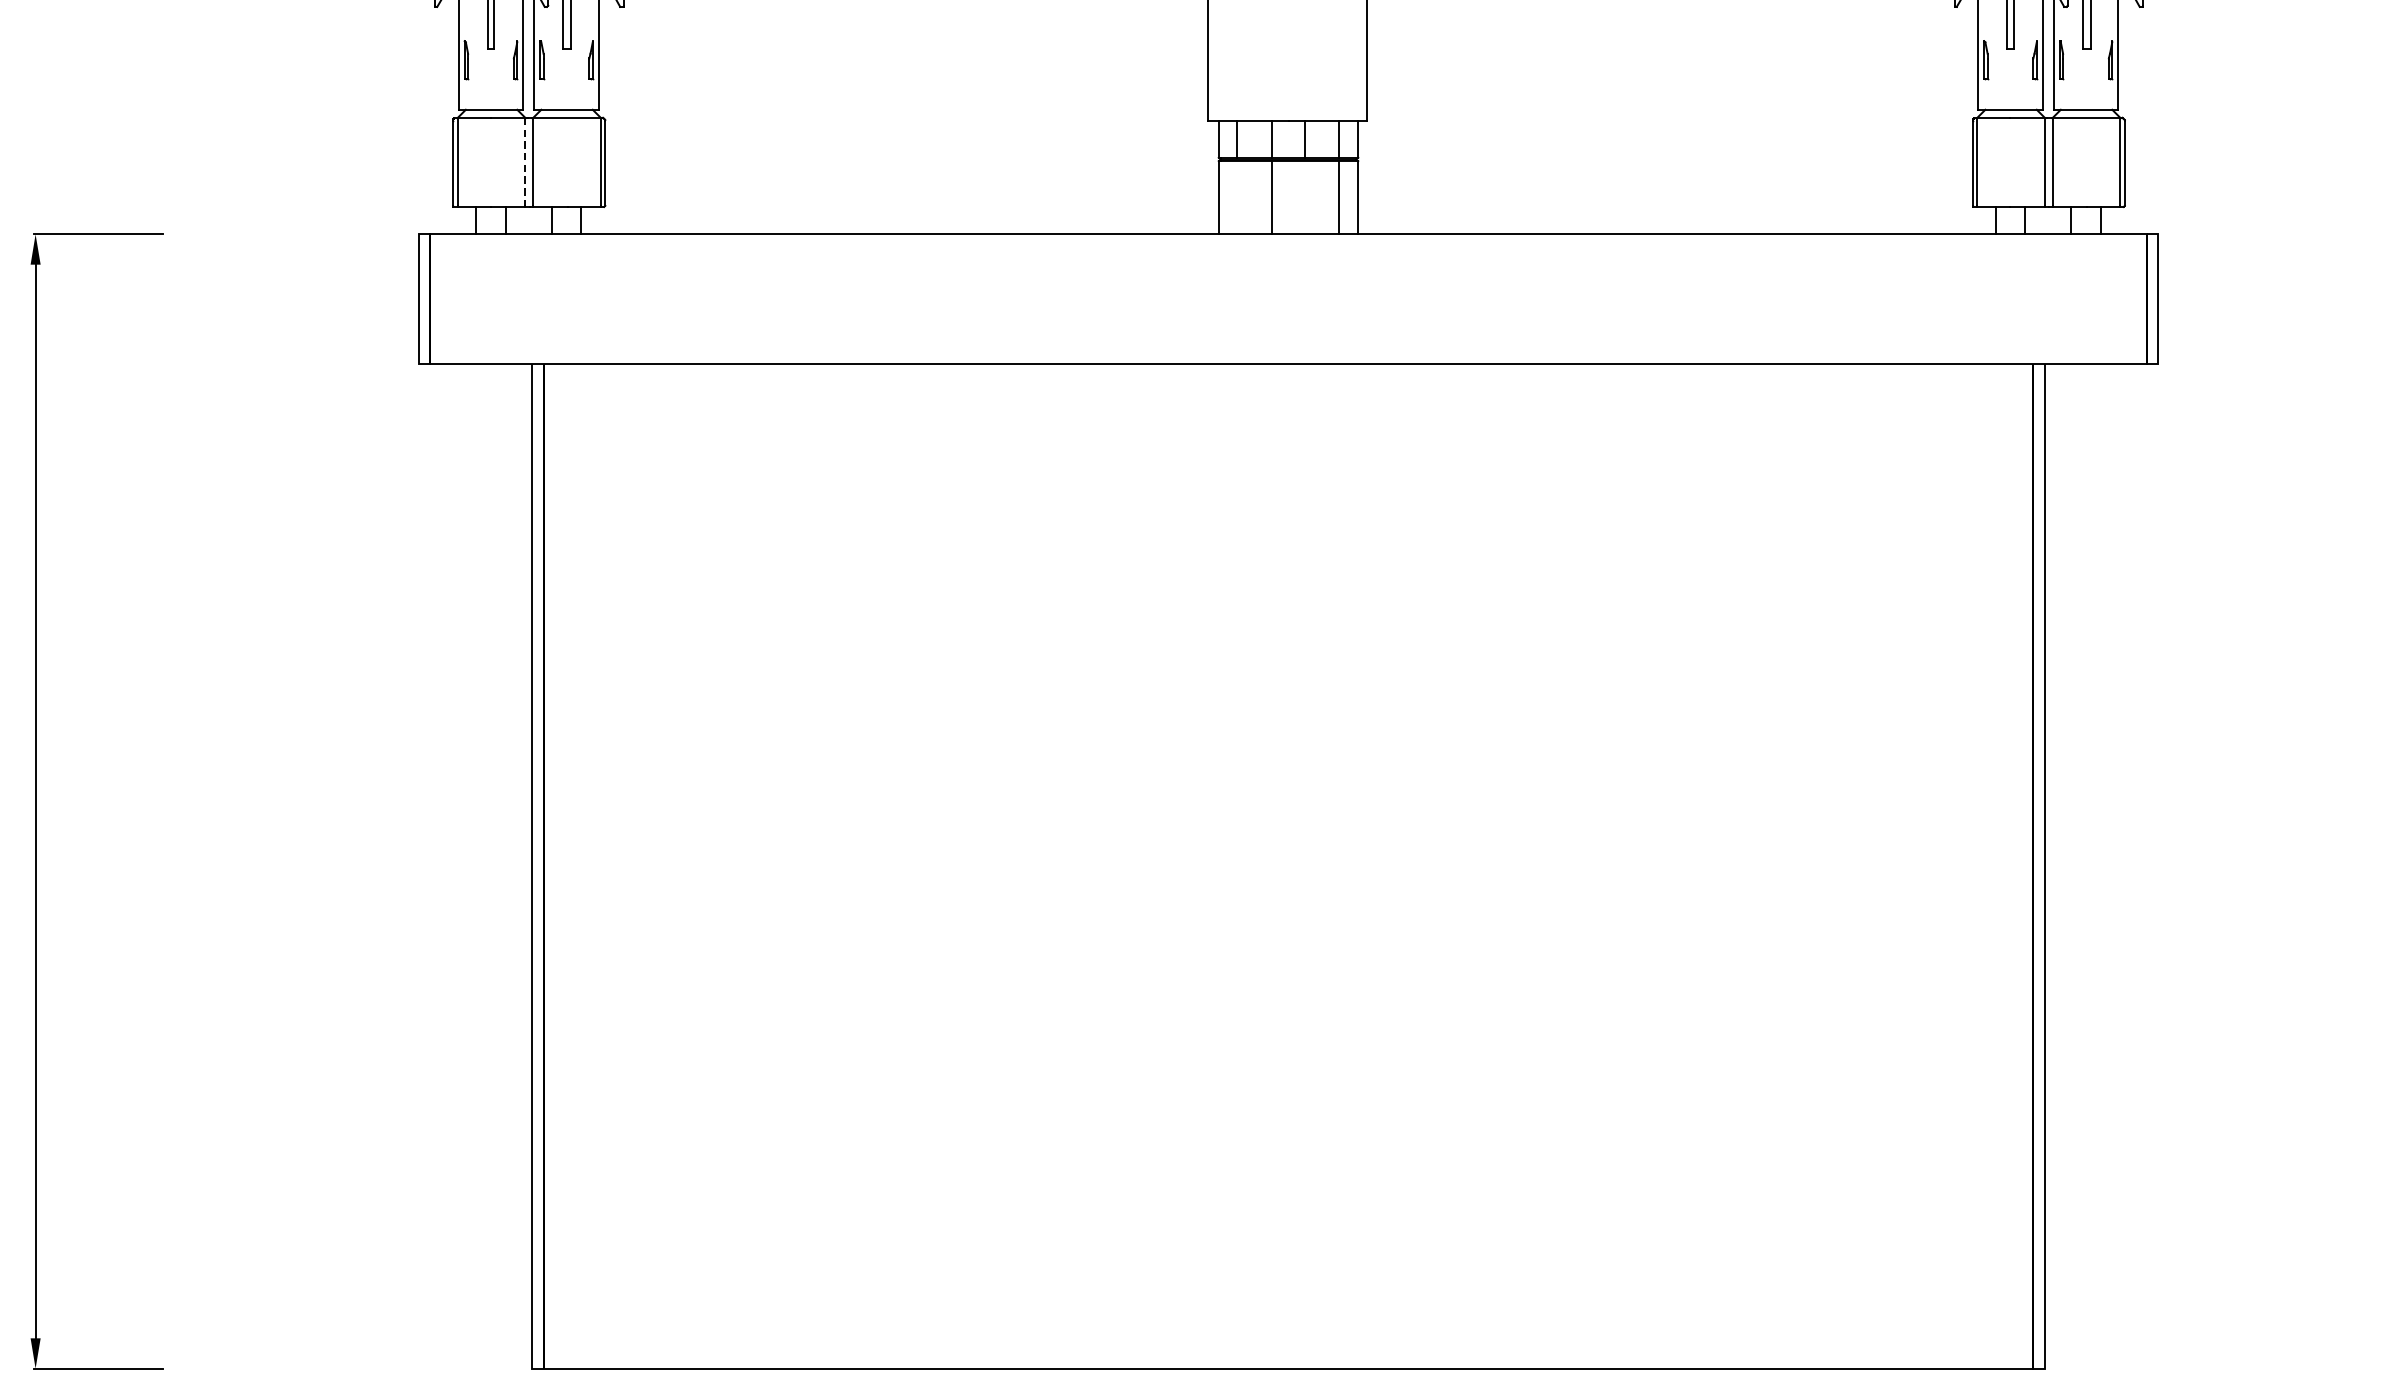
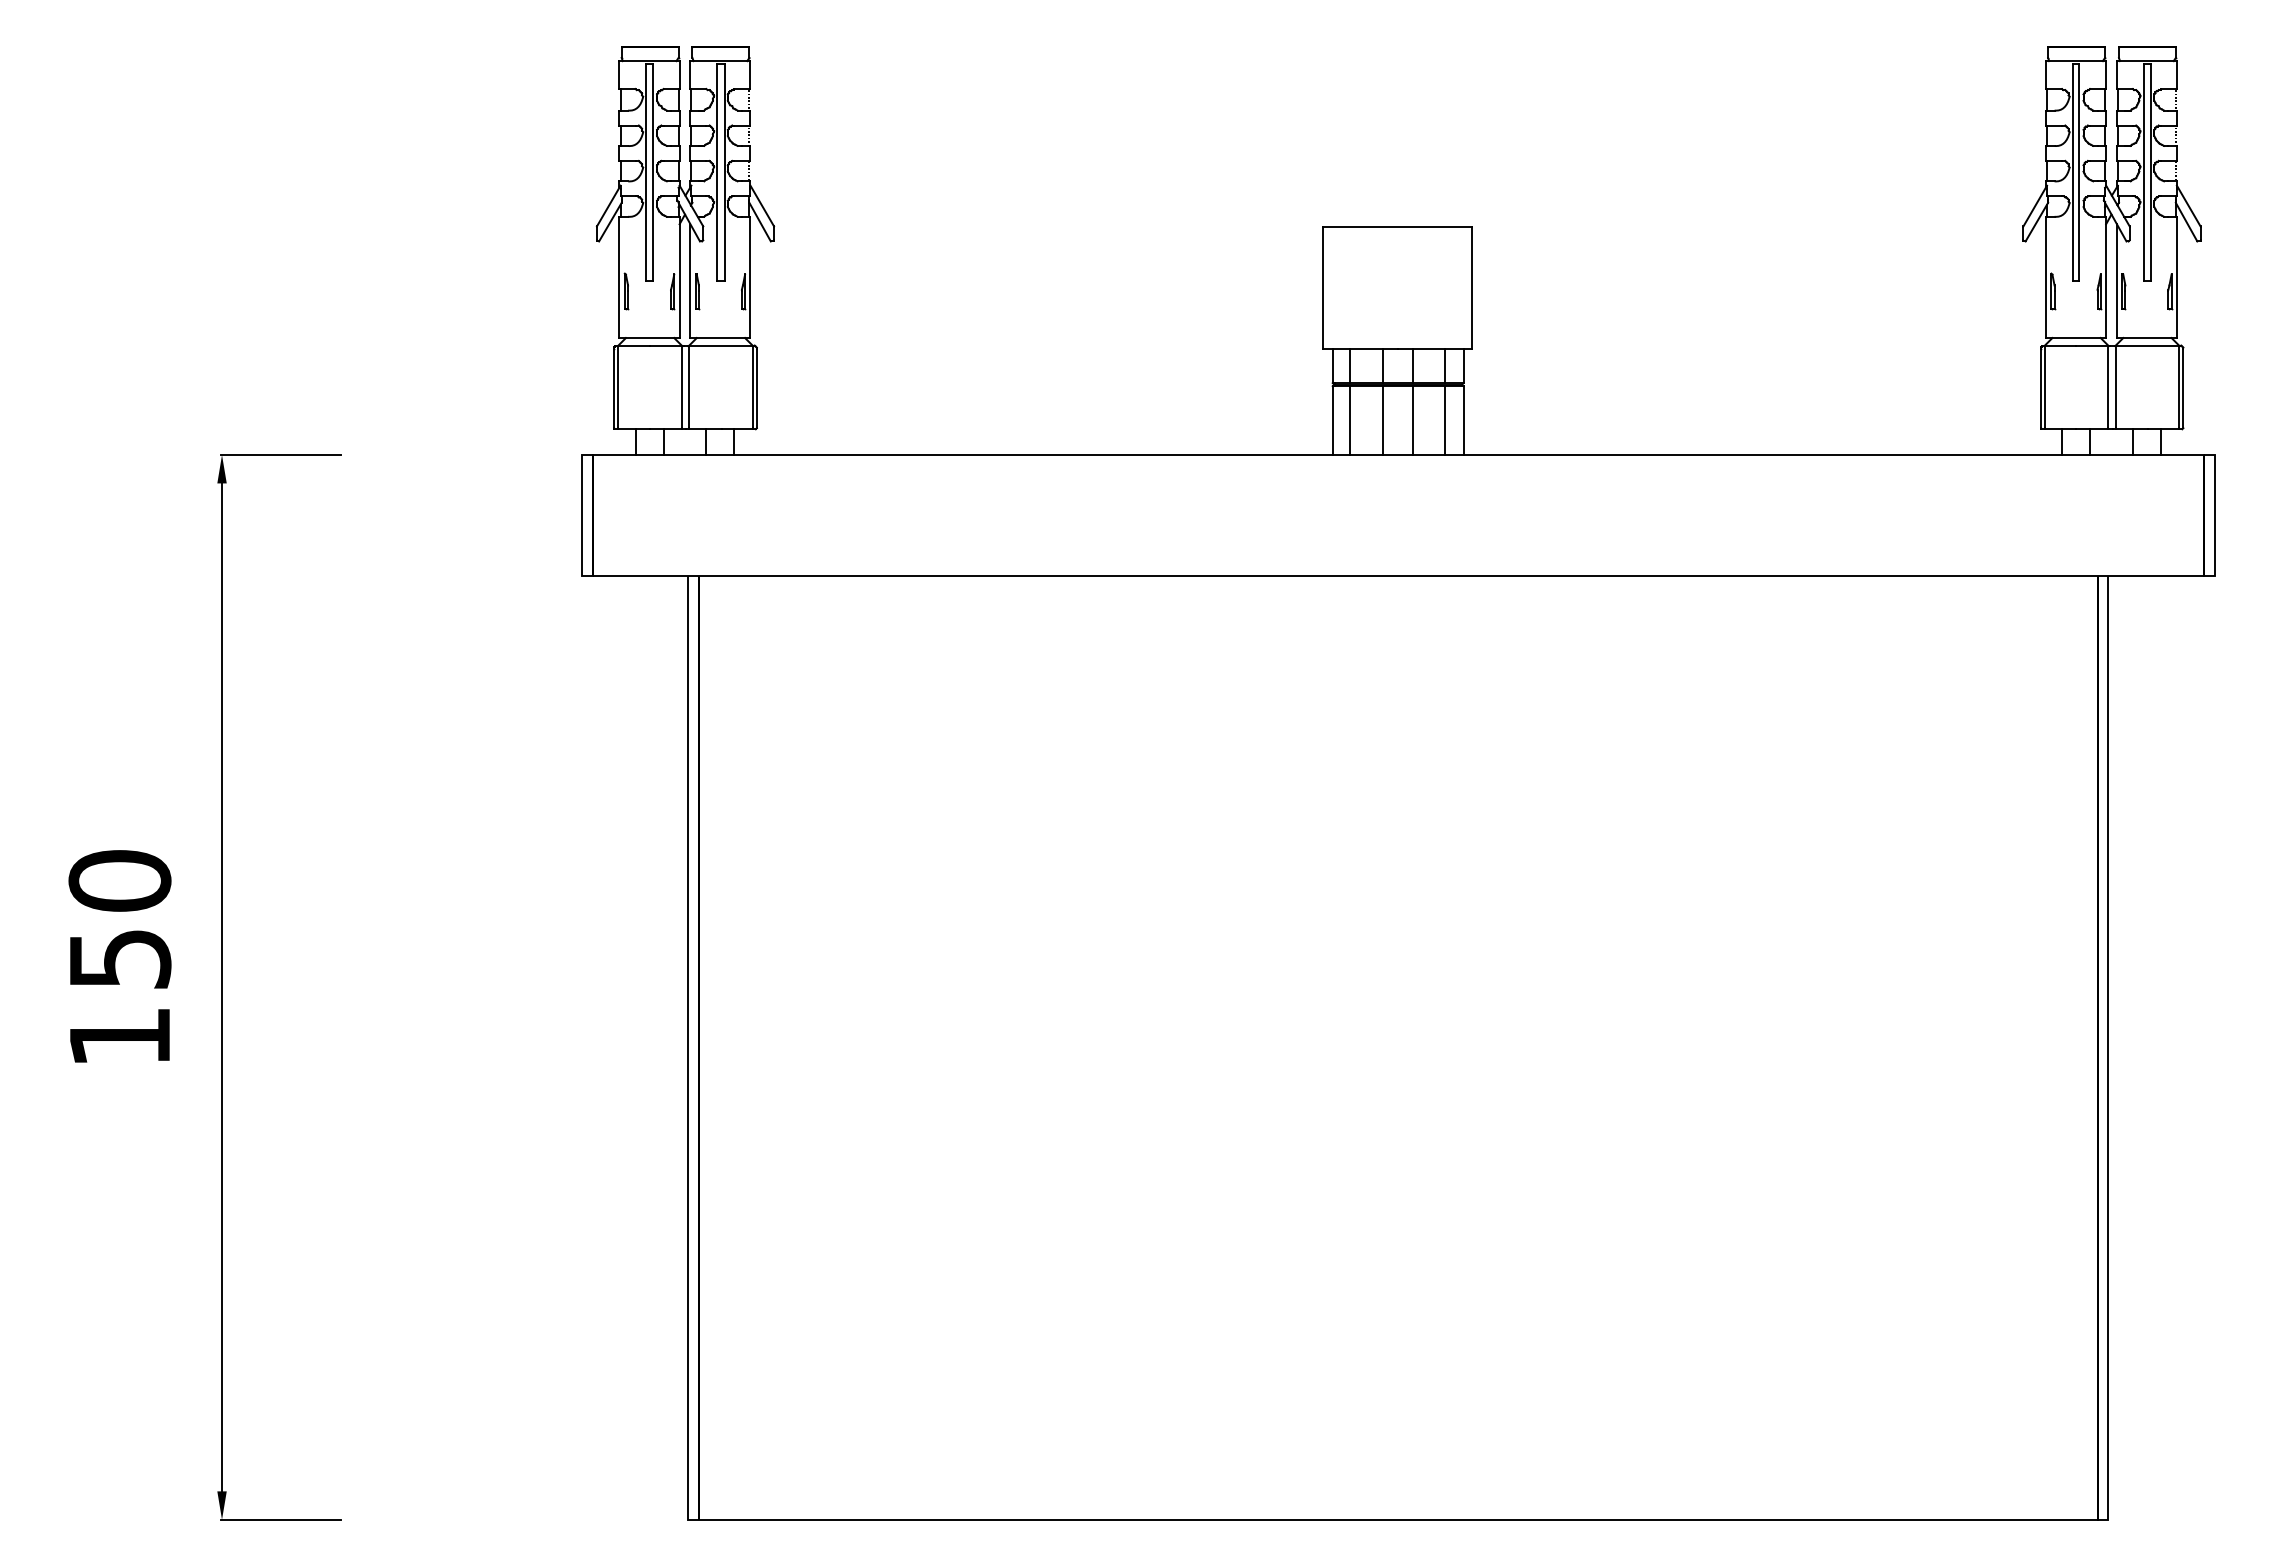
line: (525, 162) -> (681, 387), dashed -> solid
line: (1236, 197) -> (1349, 420), added
line: (1304, 197) -> (1413, 420), added

